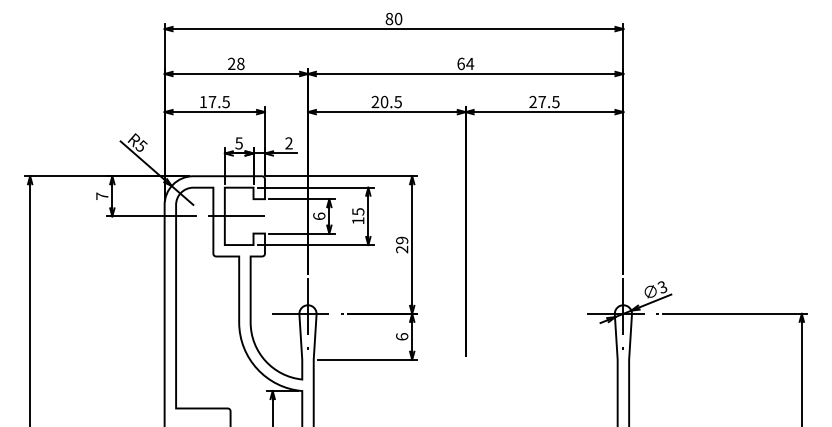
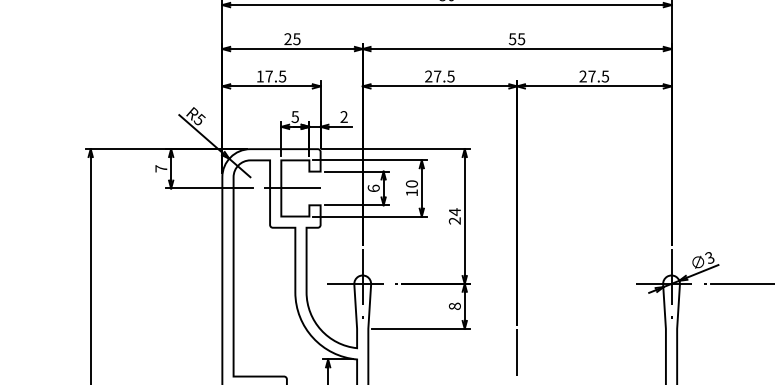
text: (240, 63) -> (296, 38), 28 -> 25
text: (465, 63) -> (516, 38), 64 -> 55
text: (384, 101) -> (437, 75), 20.5 -> 27.5
text: (358, 211) -> (412, 183), 15 -> 10
text: (402, 240) -> (455, 212), 29 -> 24
text: (402, 336) -> (455, 306), 6 -> 8
line: (465, 383) -> (516, 352), added

